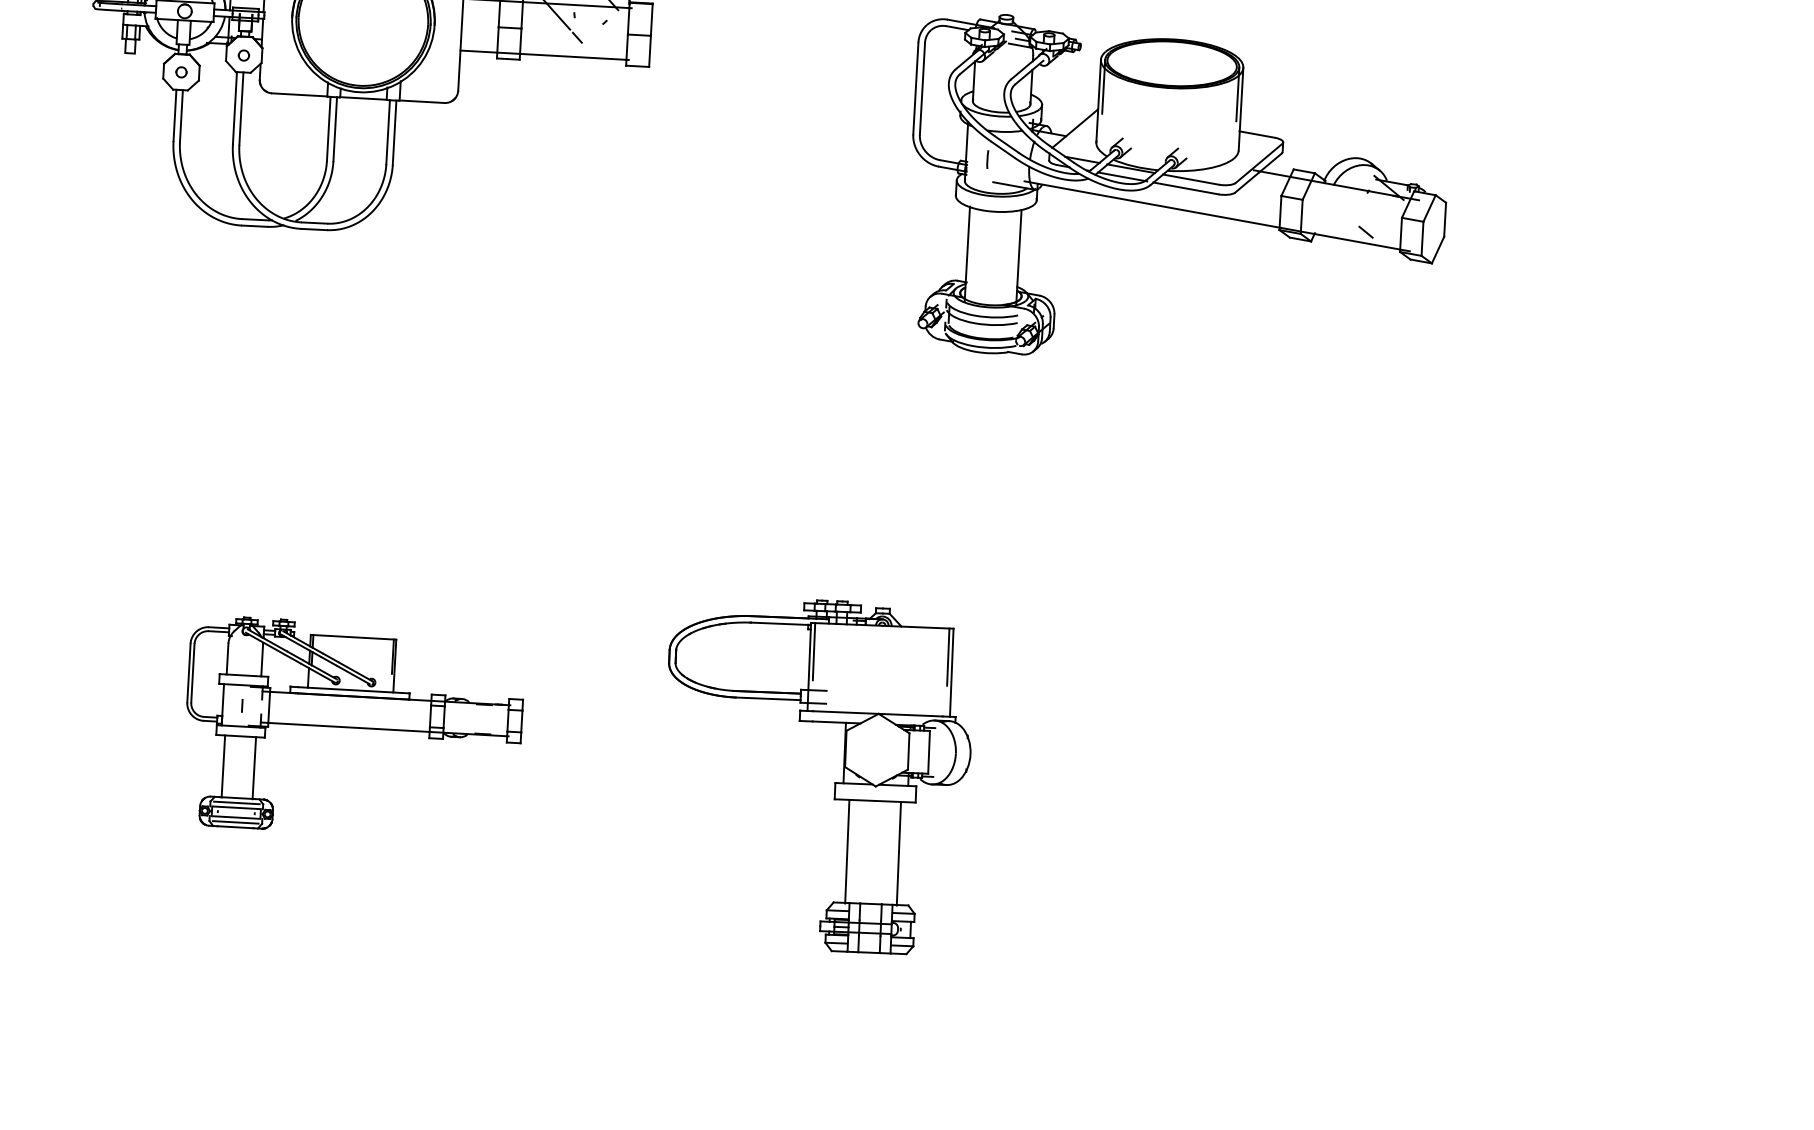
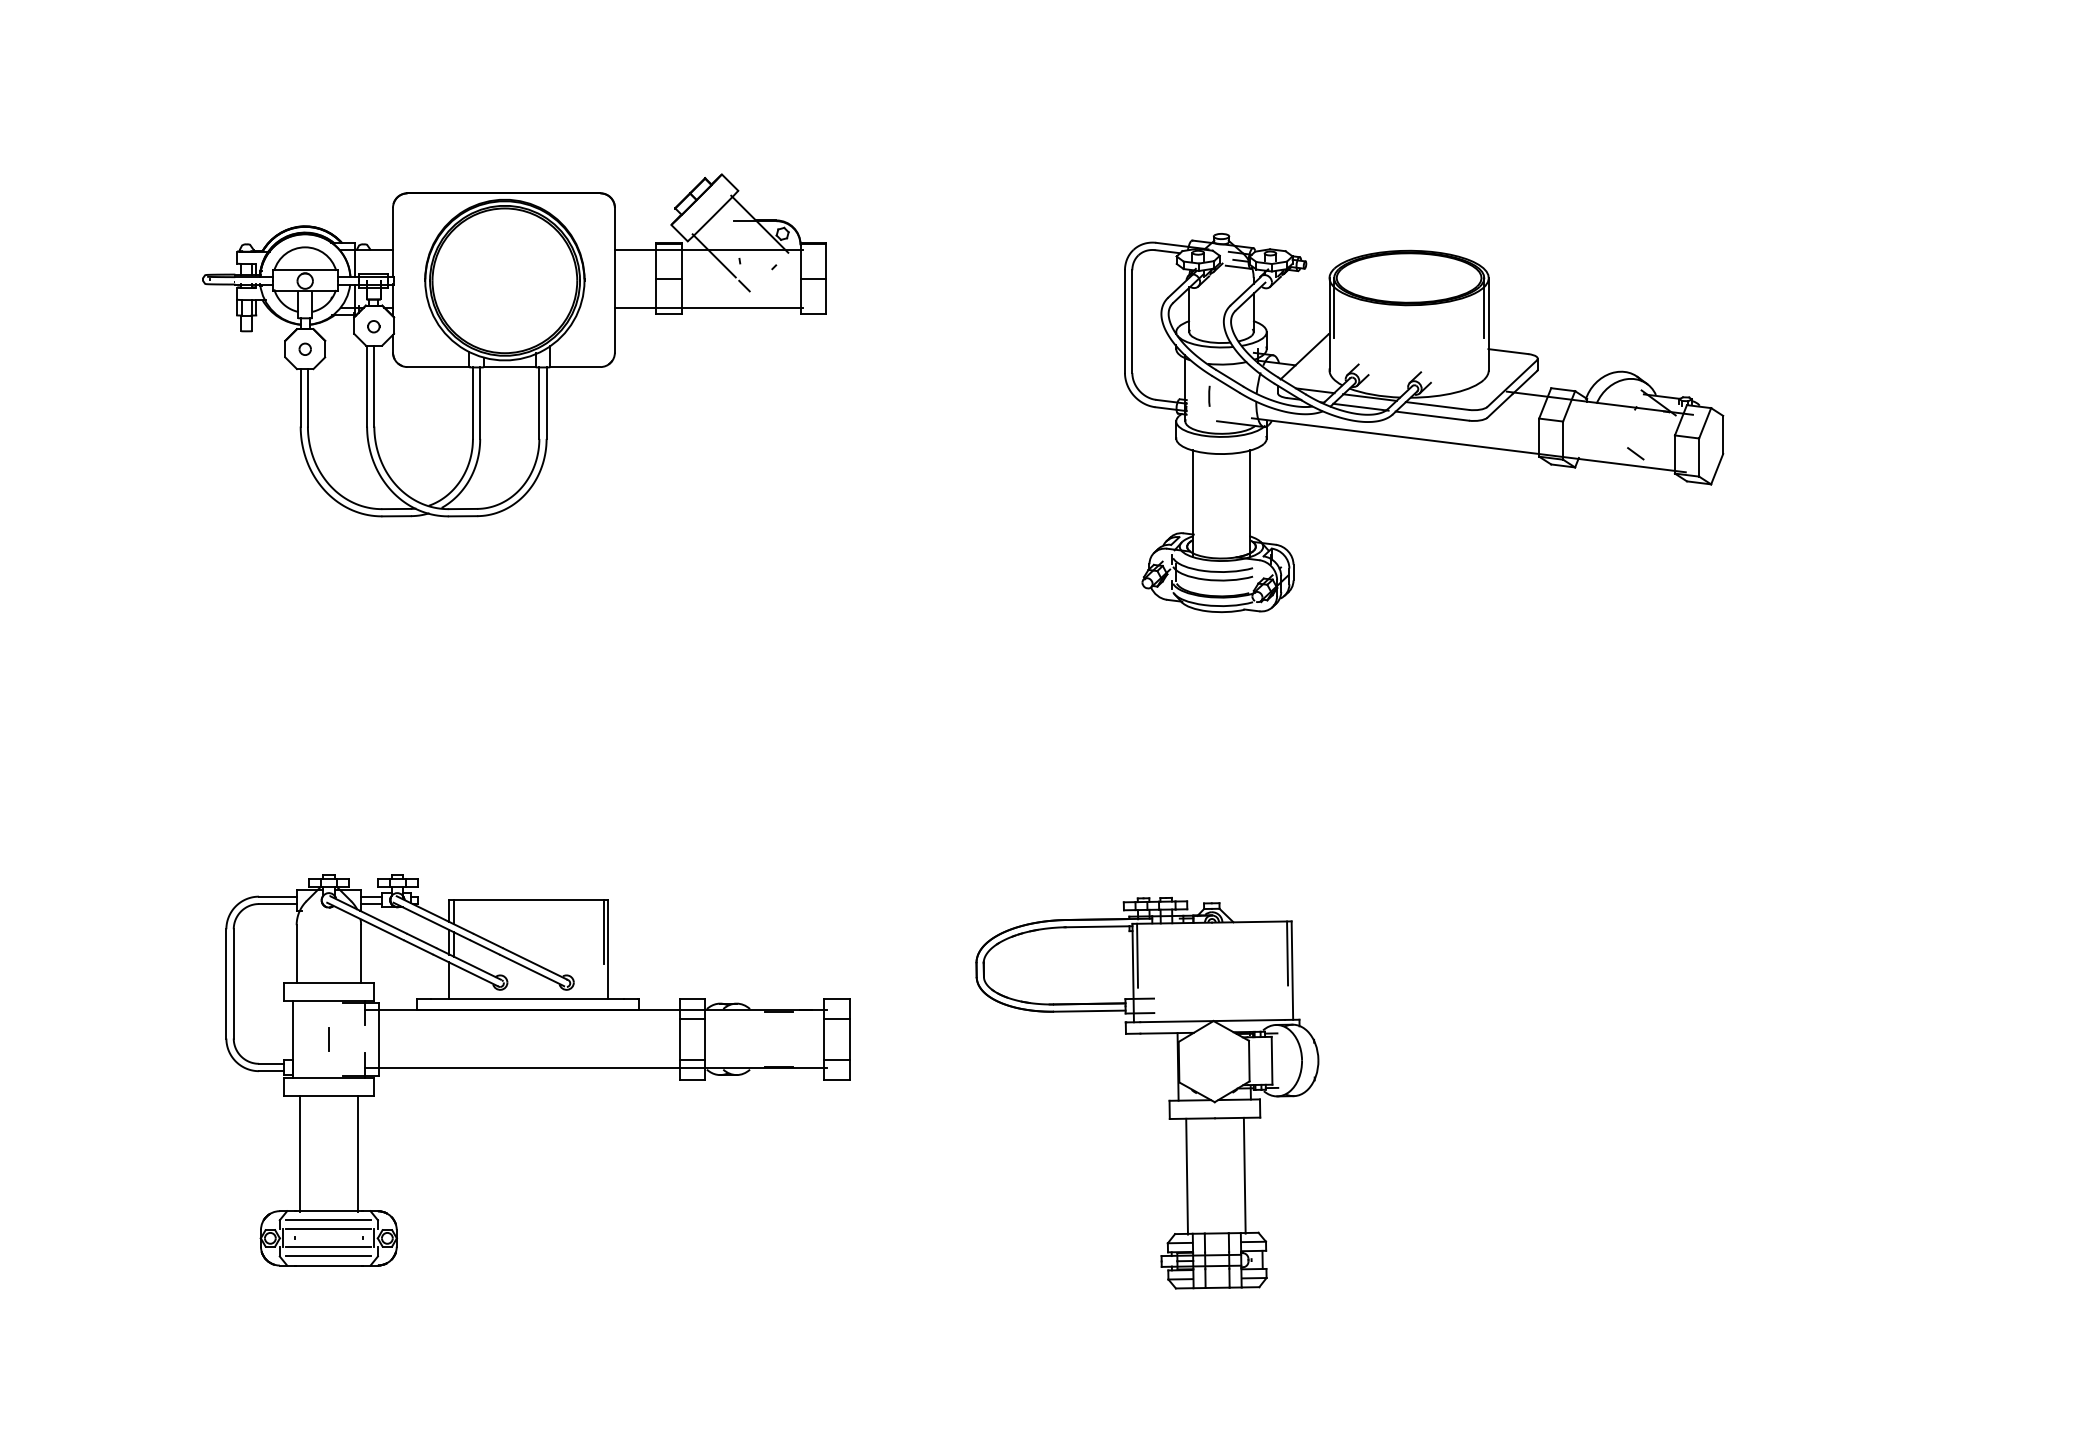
part: (353, 728) -> (537, 1070), size x1.67
part: (834, 782) -> (1168, 1100), moved

